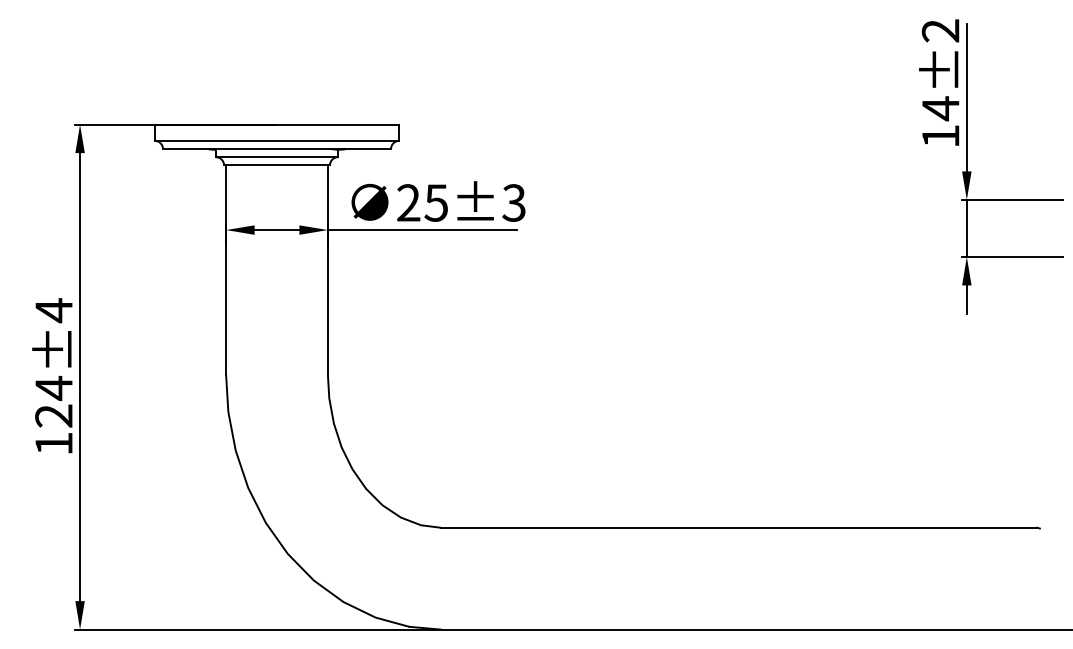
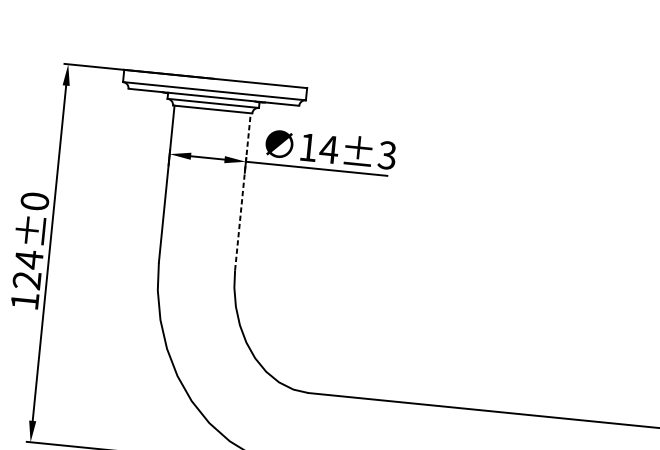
text: (422, 202) -> (318, 148), 25±3 -> 14±3
line: (327, 270) -> (242, 191), solid -> dashed
text: (53, 310) -> (34, 201), 124±4 -> 124±0

